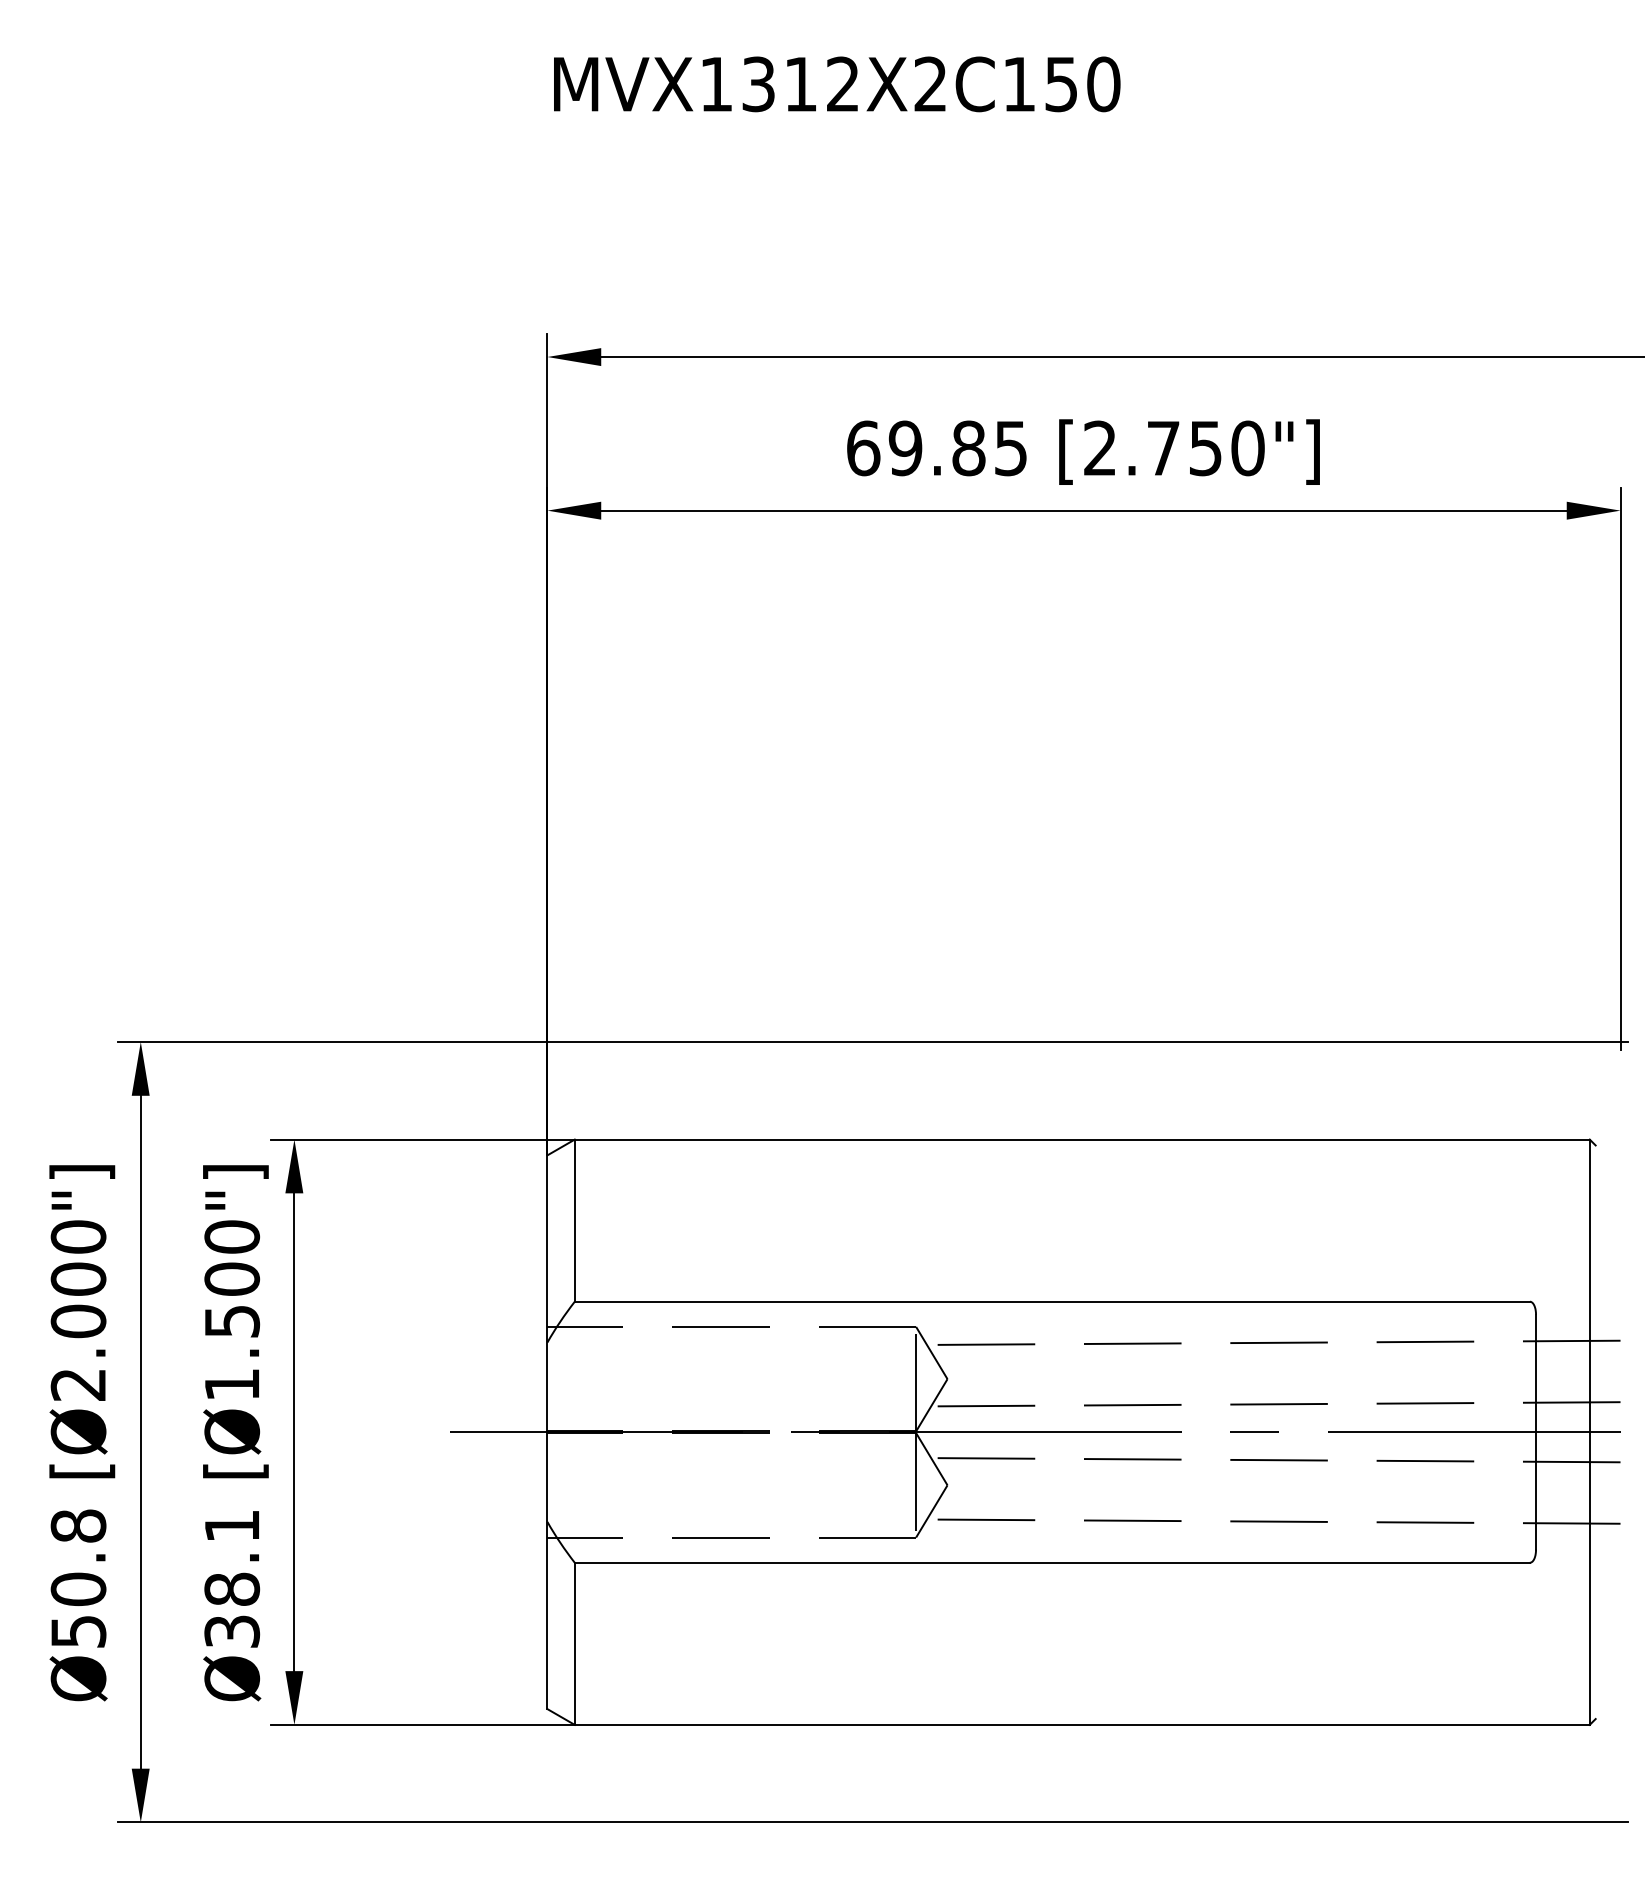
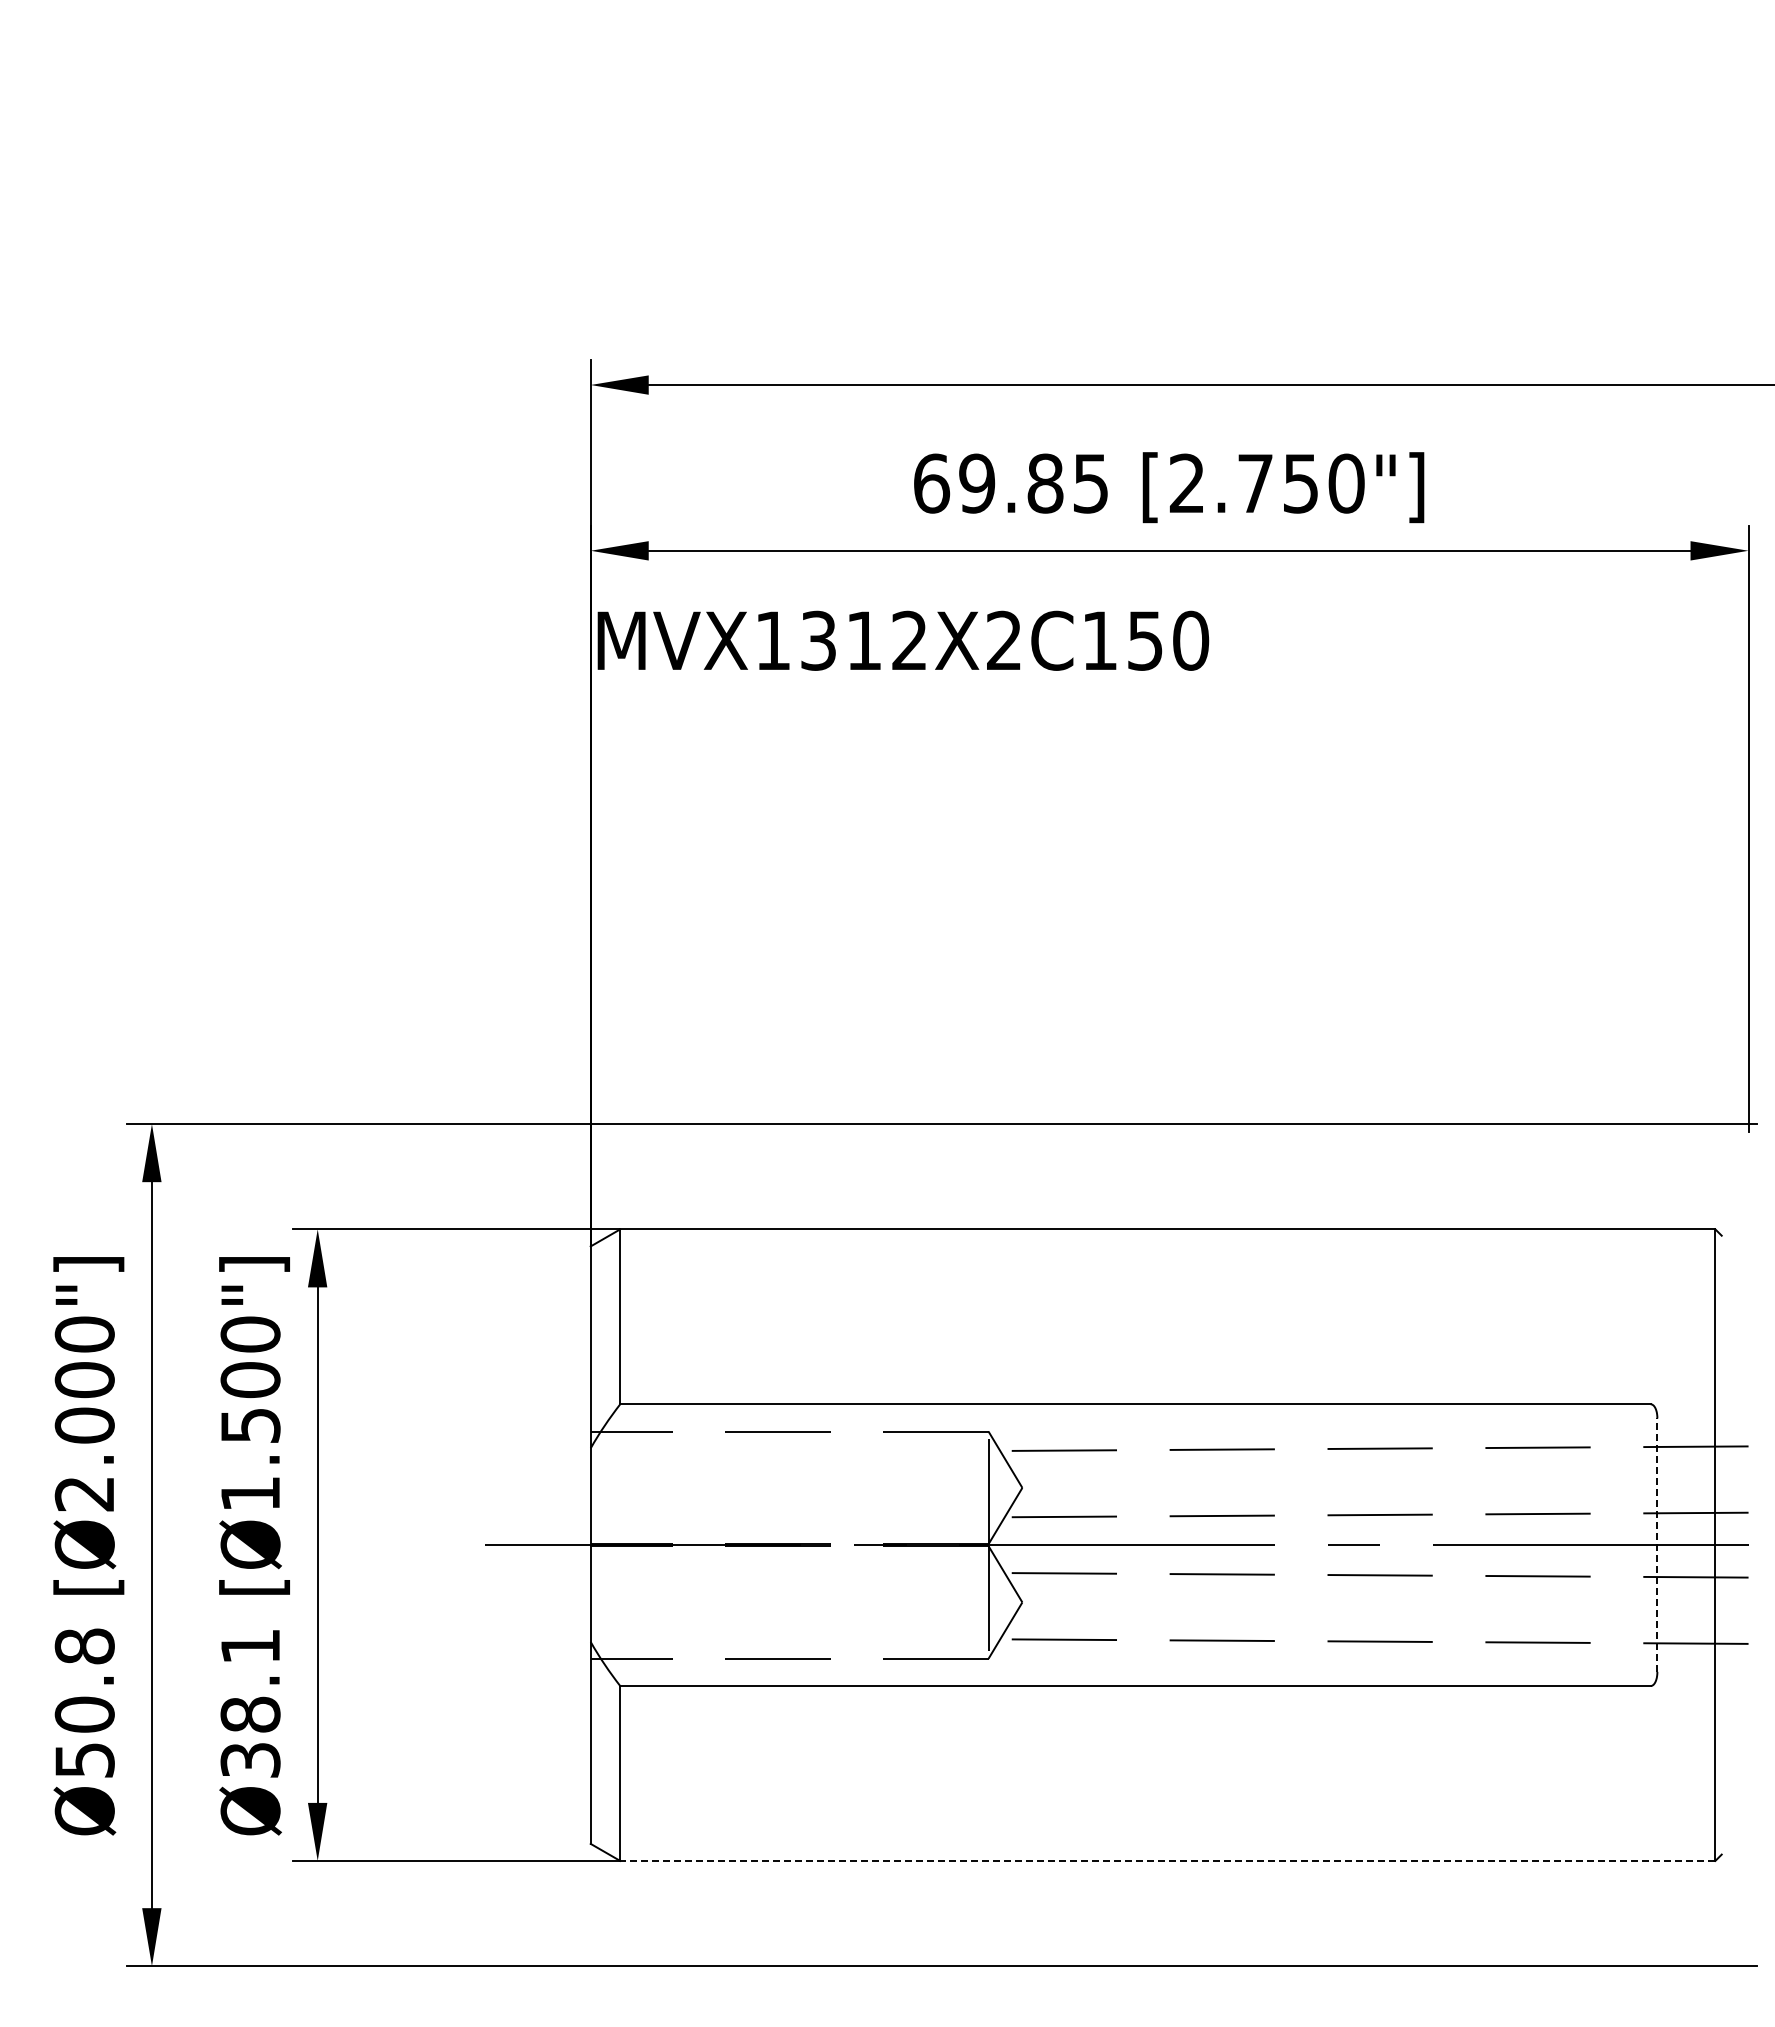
text: (837, 84) -> (903, 640), moved
line: (1536, 1432) -> (1657, 1545), solid -> dashed
line: (1082, 1724) -> (1167, 1860), solid -> dashed

